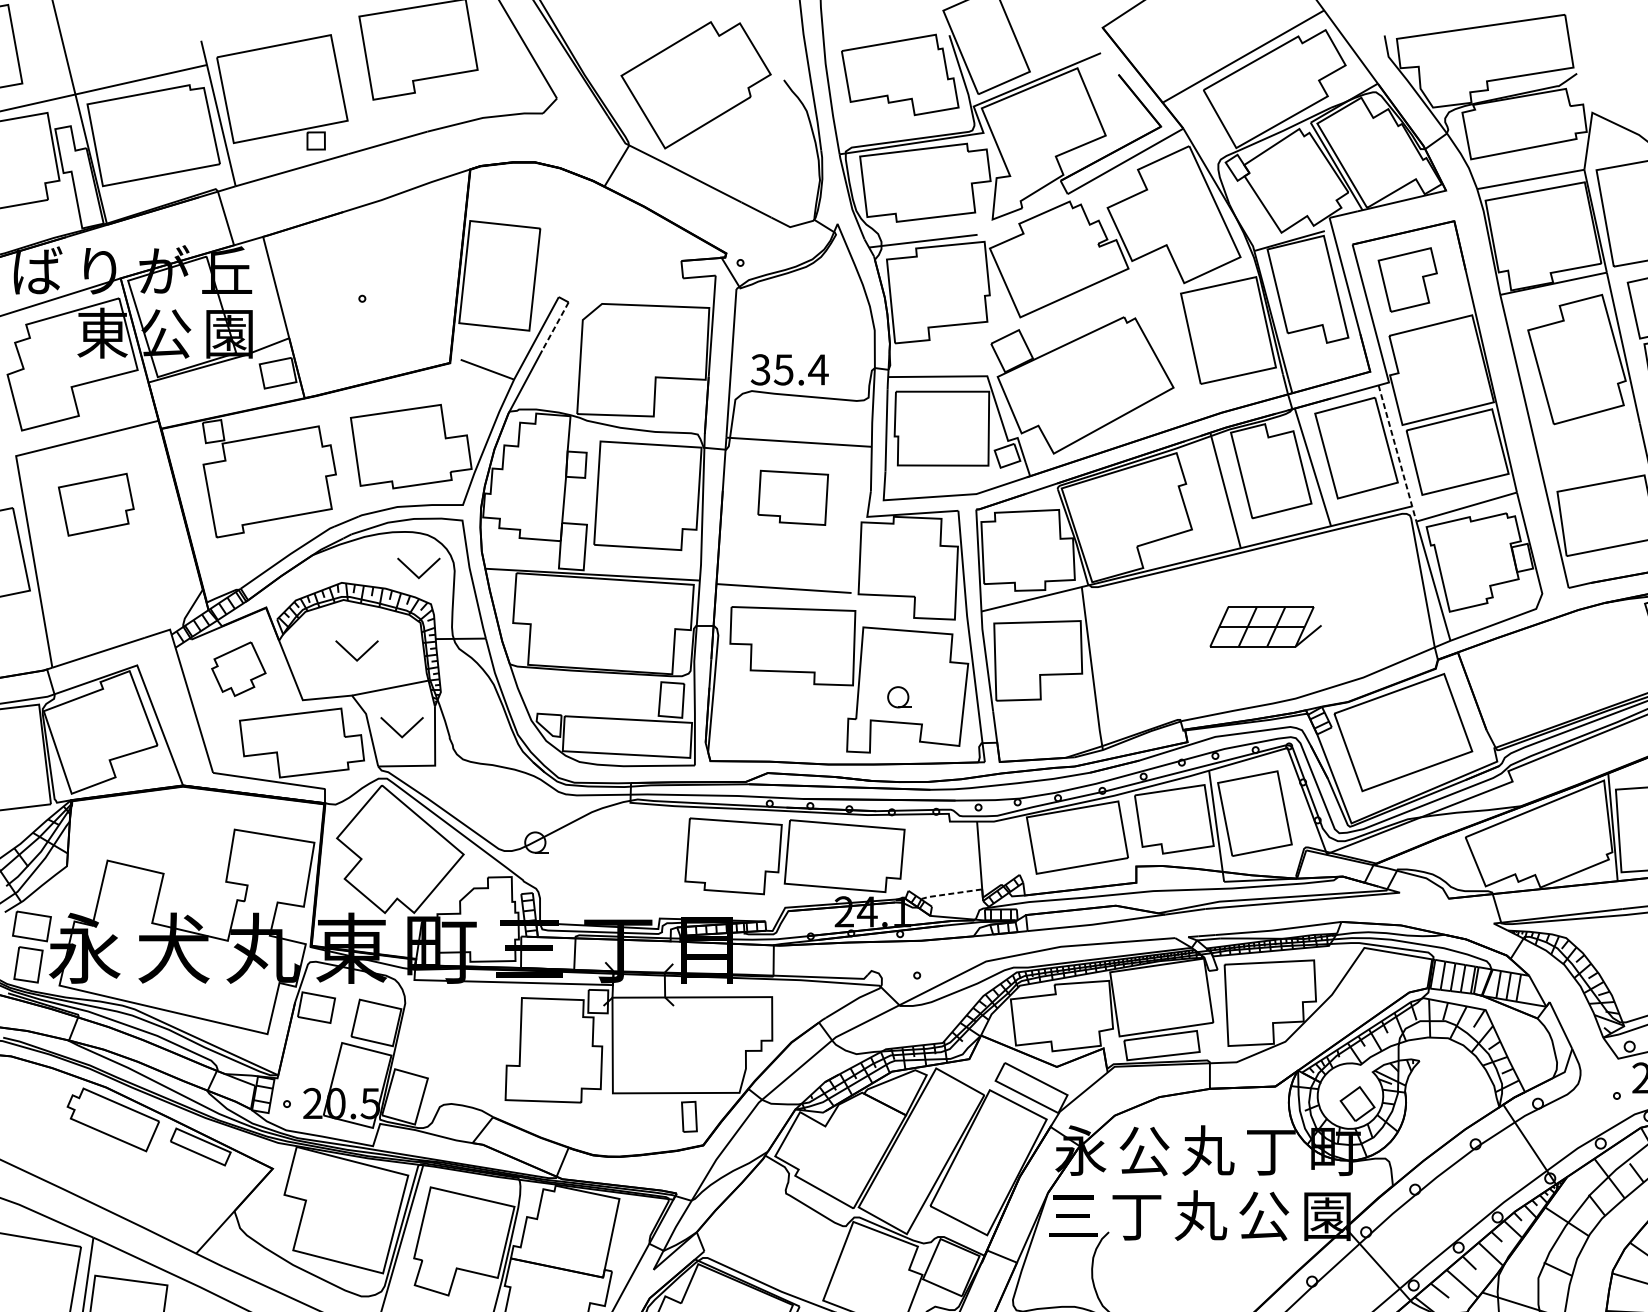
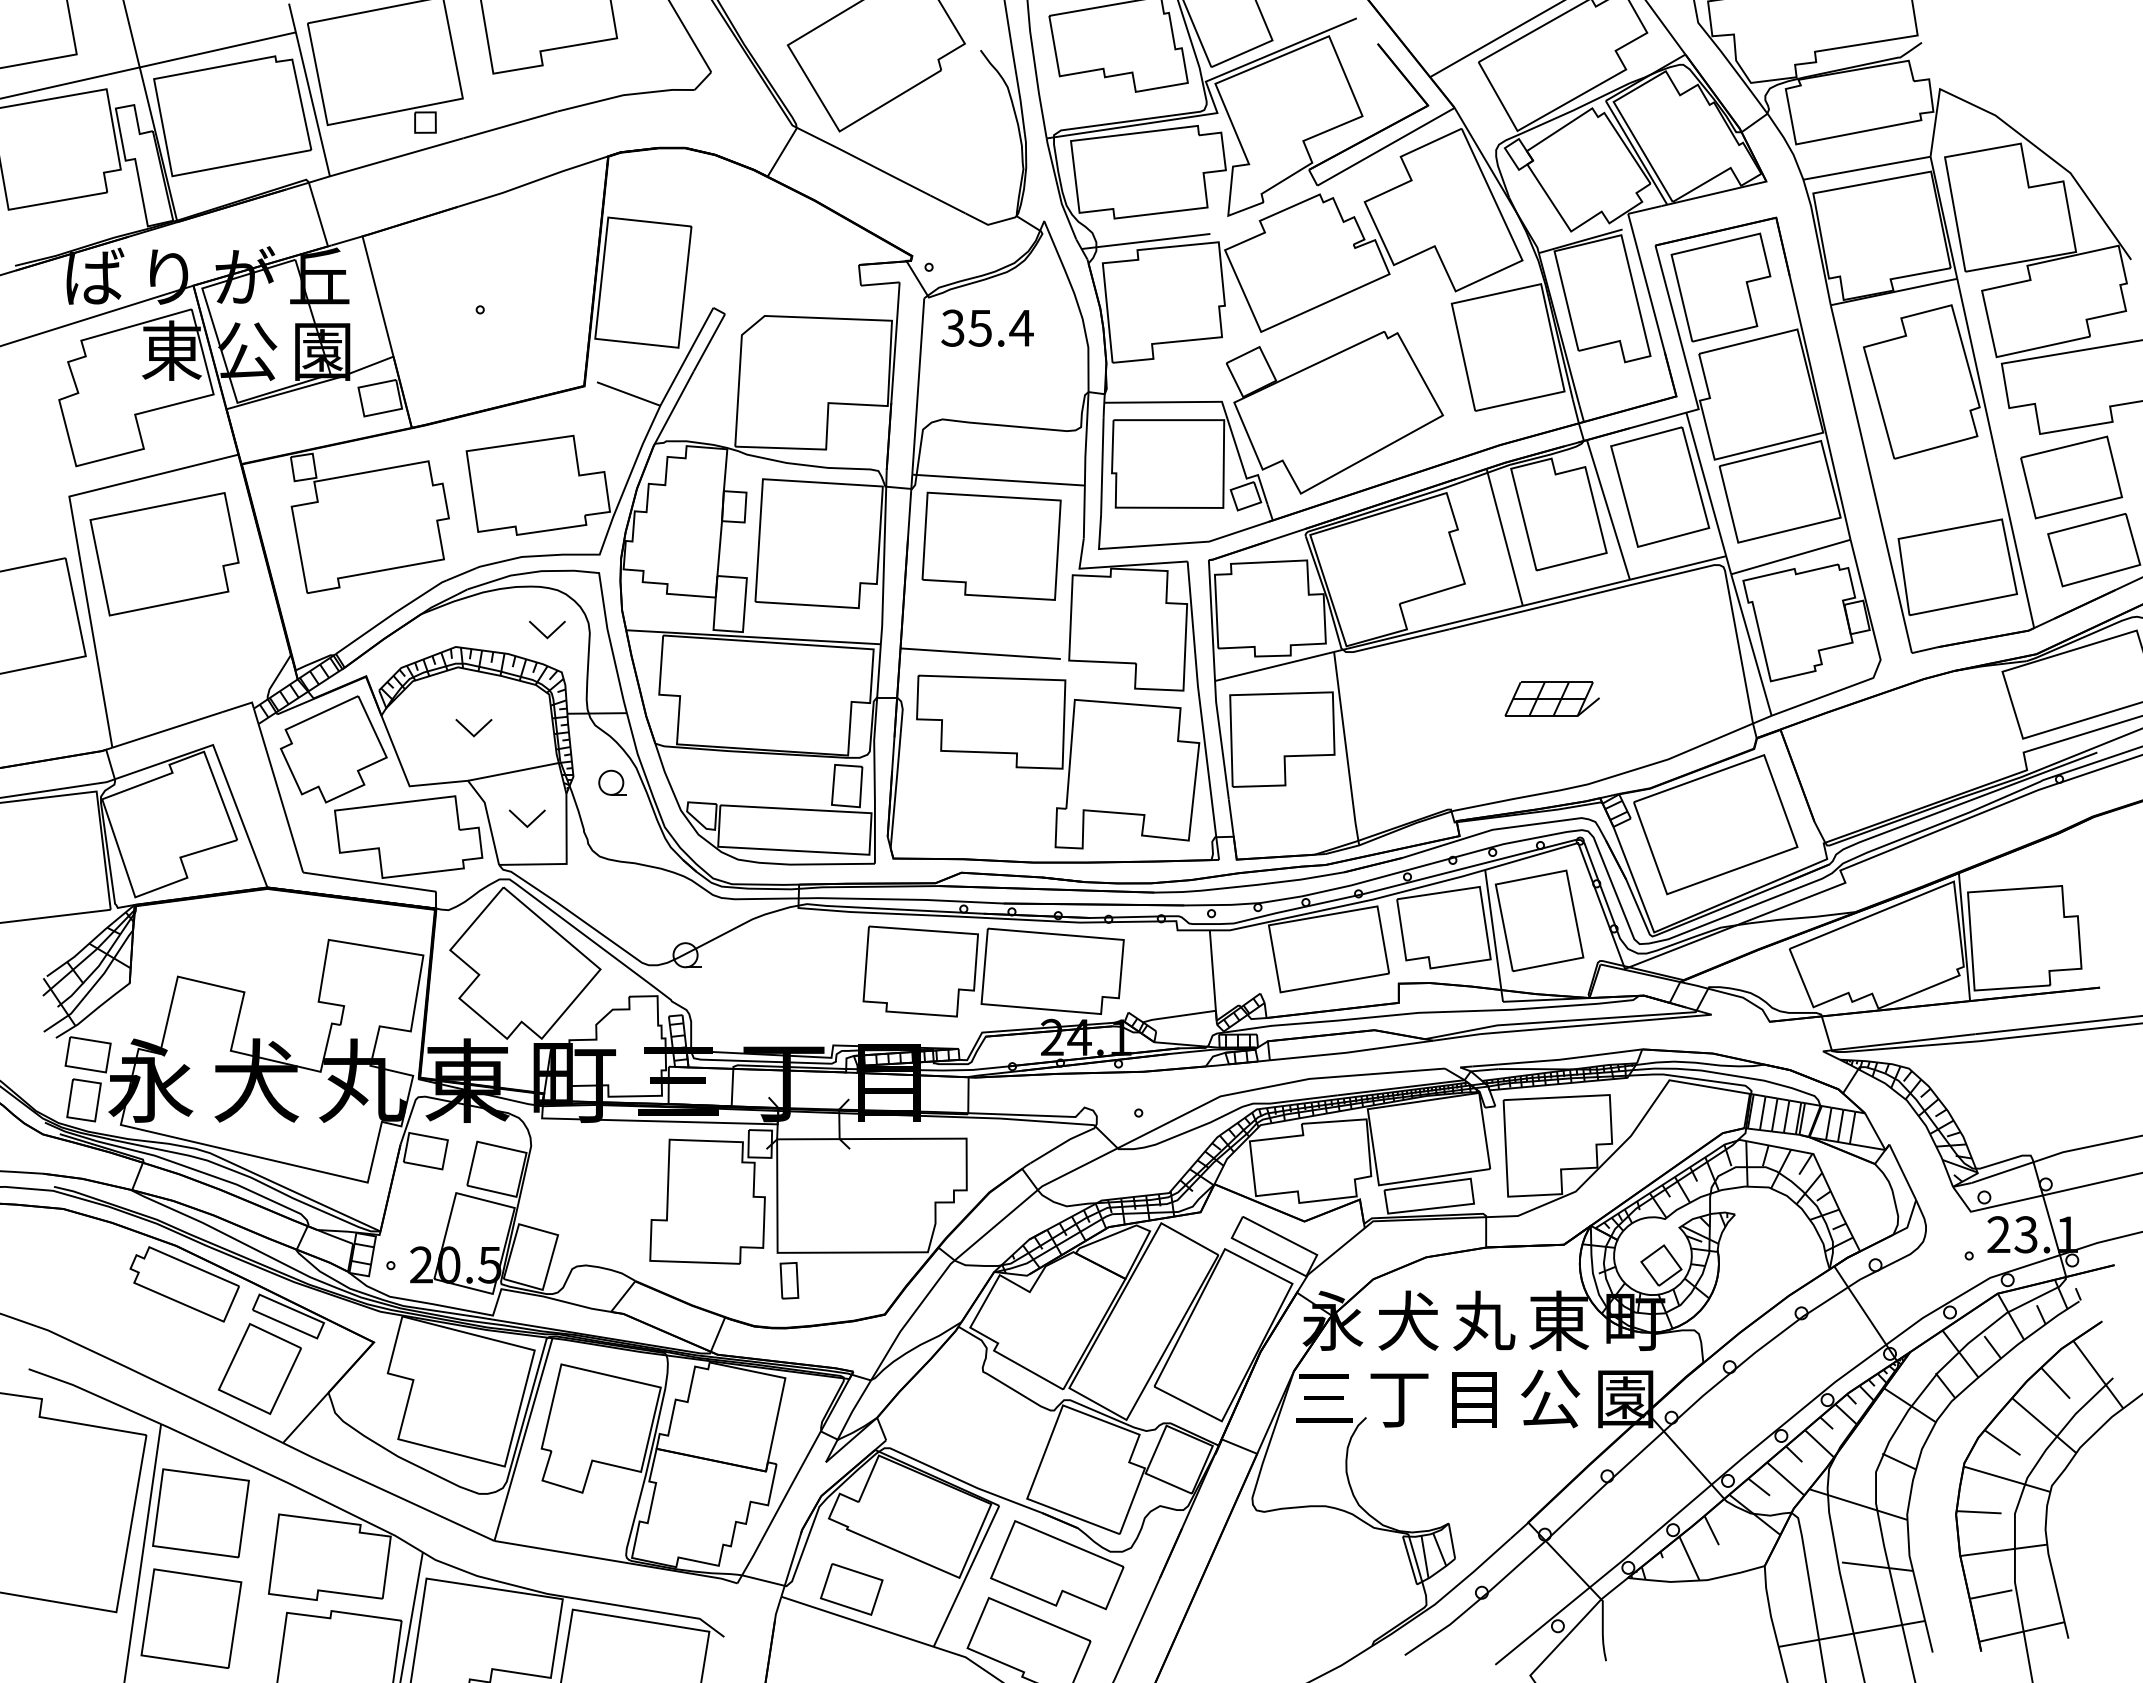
part: (1407, 279) -> (1720, 287), size x1.43
line: (555, 326) -> (709, 342), dashed -> solid
text: (789, 369) -> (987, 327), moved
line: (1398, 454) -> (1709, 494), dashed -> solid
part: (793, 497) -> (991, 545), size x1.67
part: (96, 504) -> (164, 554), size x1.67
part: (419, 568) -> (547, 629), size x0.71
part: (1264, 626) -> (1551, 698), size x0.71
part: (356, 651) -> (473, 728), size x0.71
part: (238, 669) -> (333, 749), size x1.67
part: (899, 697) -> (612, 782), moved
part: (401, 727) -> (526, 818), size x0.71
line: (950, 894) -> (1178, 1016), dashed -> solid
part: (689, 1116) -> (789, 1280), moved
text: (1144, 1150) -> (1408, 1320), 公 -> 犬
text: (1271, 1150) -> (1559, 1320), 丁 -> 東
part: (176, 1190) -> (259, 1368), added
text: (1200, 1215) -> (1475, 1397), 丸 -> 目

